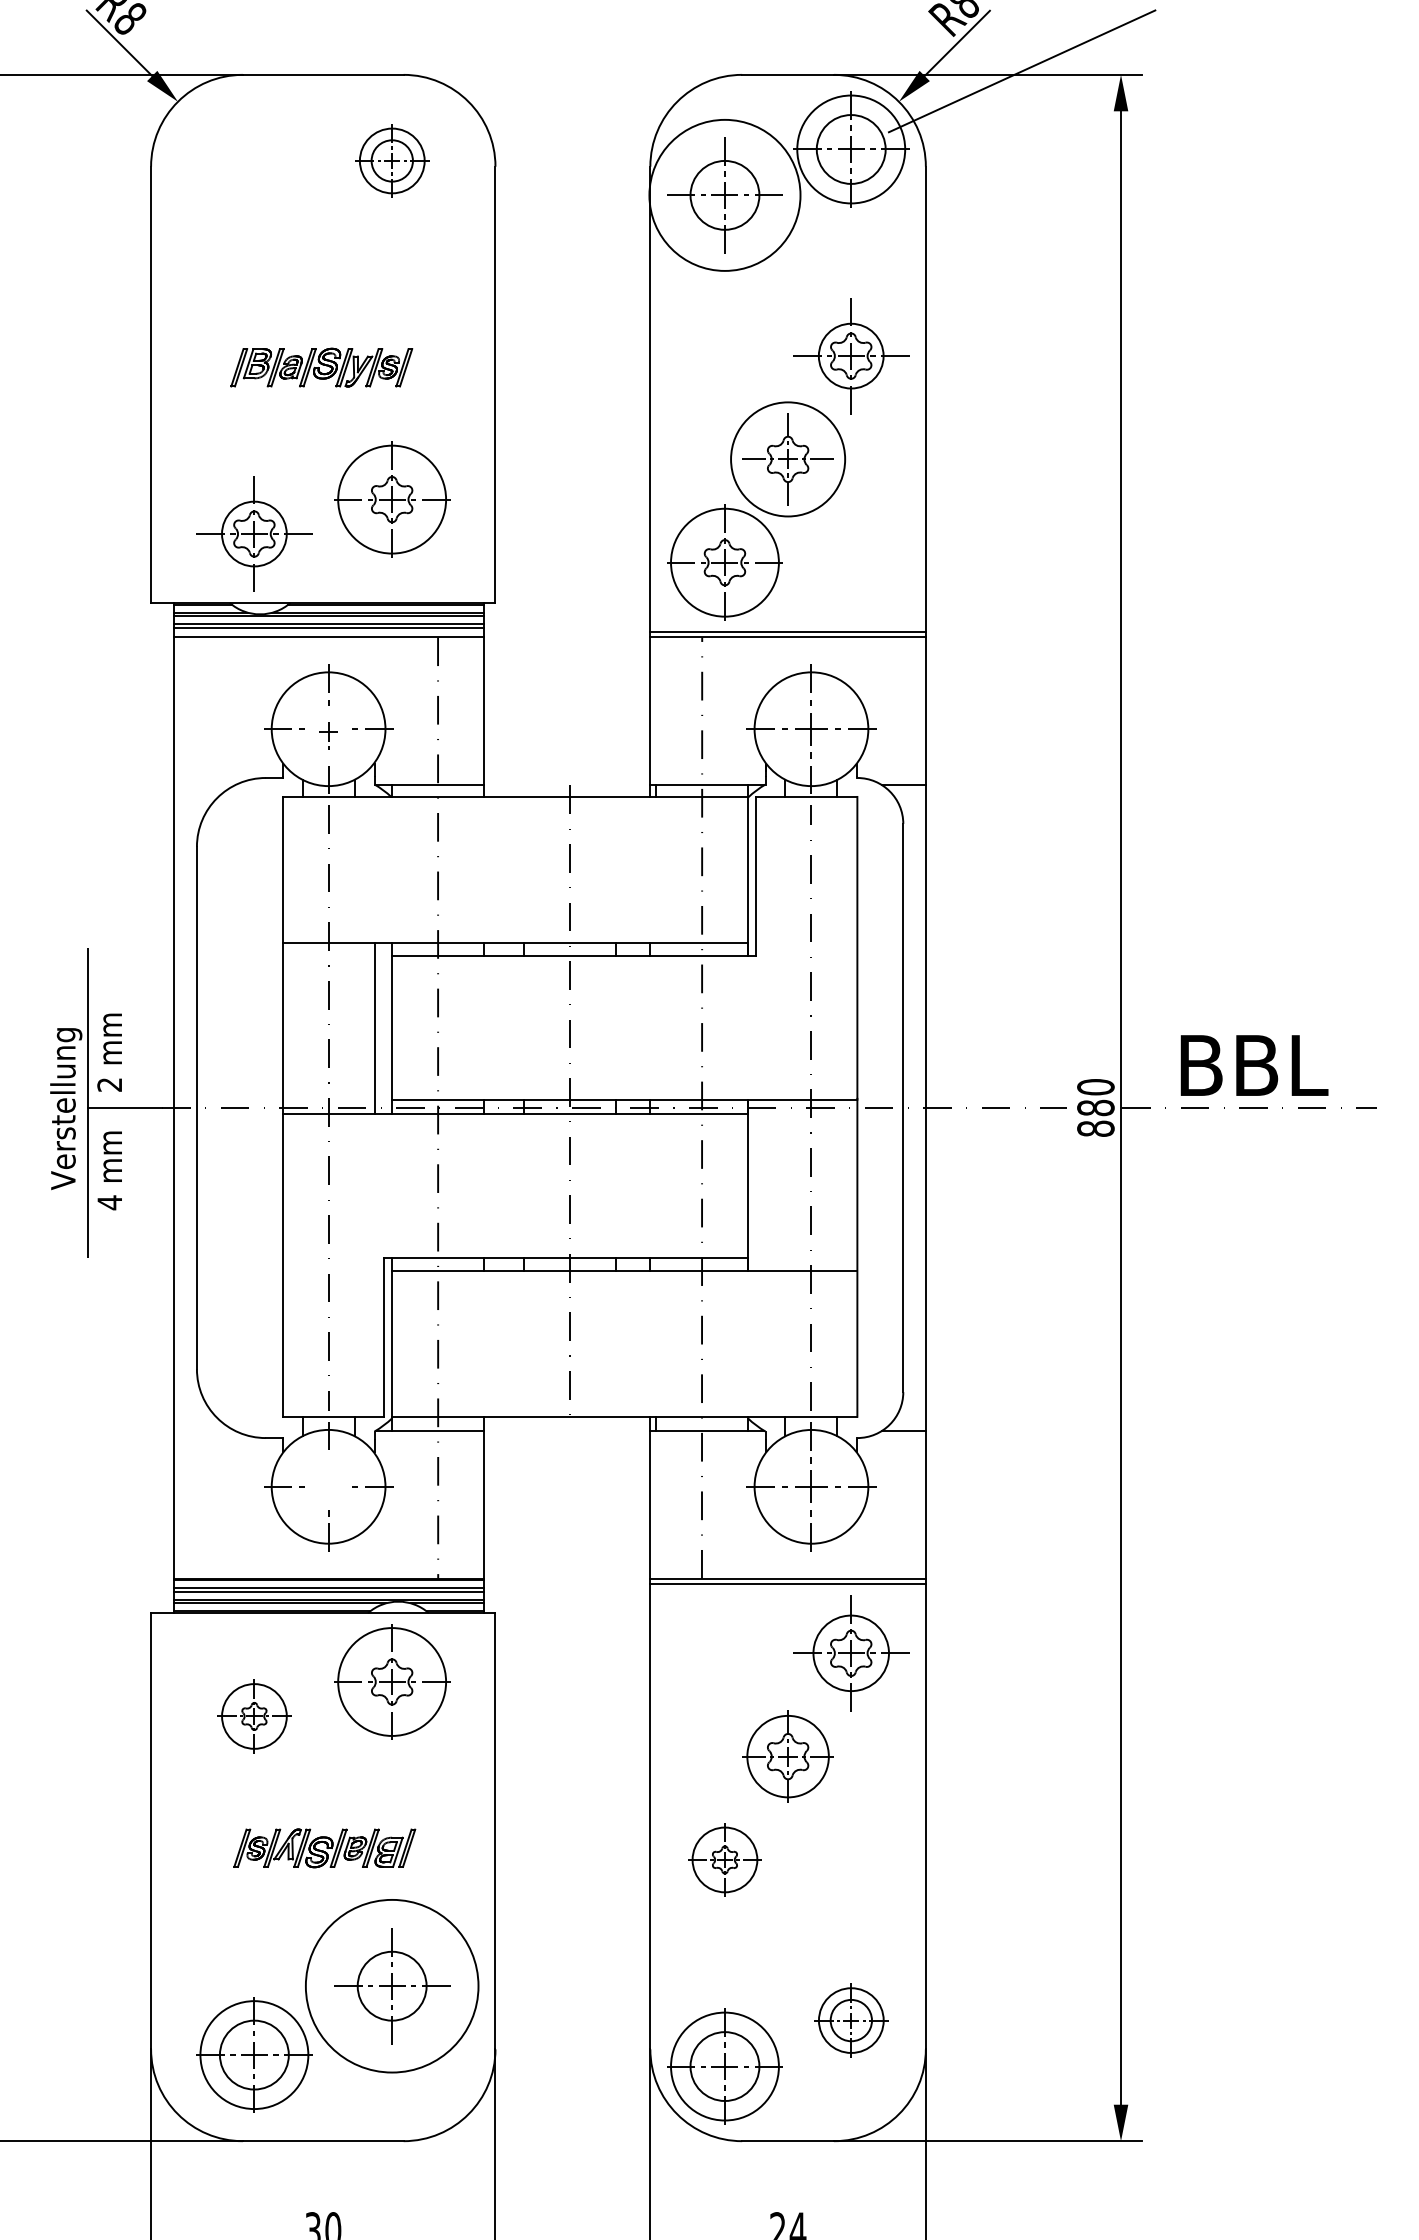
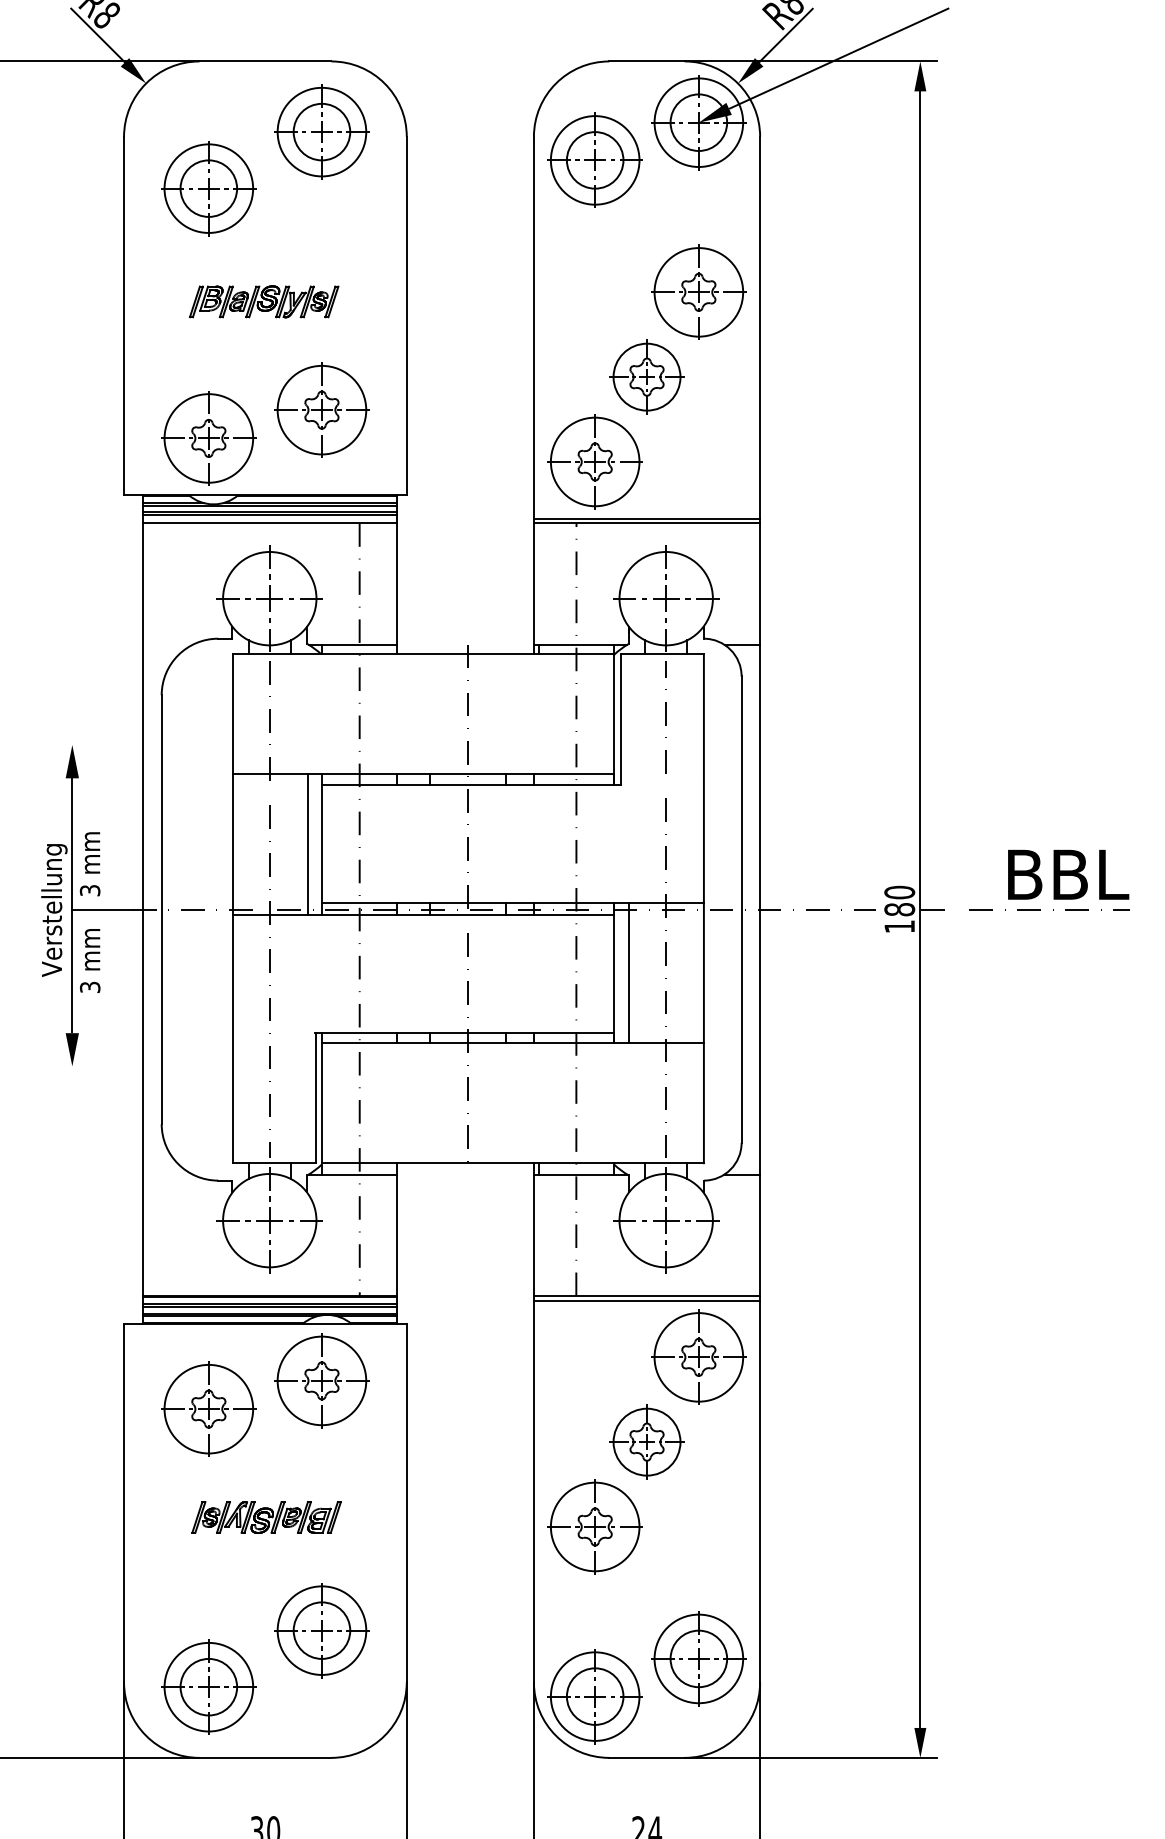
fill: (871, 137) -> (715, 112), added
part: (392, 160) -> (322, 131), size x1.67
circle: (724, 195) -> (594, 160), size x0.71
part: (254, 229) -> (208, 188), added
circle: (851, 356) -> (699, 292), size x1.67
circle: (787, 459) -> (646, 377), size x0.71
circle: (254, 534) -> (208, 438), size x1.67
part: (328, 735) -> (269, 603), size x1.67
fill: (88, 927) -> (72, 761), added
text: (1254, 1065) -> (1068, 874), moved
text: (109, 1084) -> (89, 890), 2 -> 3
text: (1095, 1128) -> (899, 926), 880 -> 180
line: (765, 1184) -> (628, 972), added
text: (109, 1202) -> (89, 987), 4 -> 3
fill: (88, 1278) -> (72, 1049), added
part: (328, 1479) -> (269, 1214), added
circle: (851, 1653) -> (699, 1357), size x1.43
part: (254, 1716) -> (208, 1409), size x1.67
part: (724, 1859) -> (594, 1526), size x1.67
circle: (392, 1986) -> (322, 1630), size x0.62
part: (851, 2020) -> (699, 1658), size x1.67

